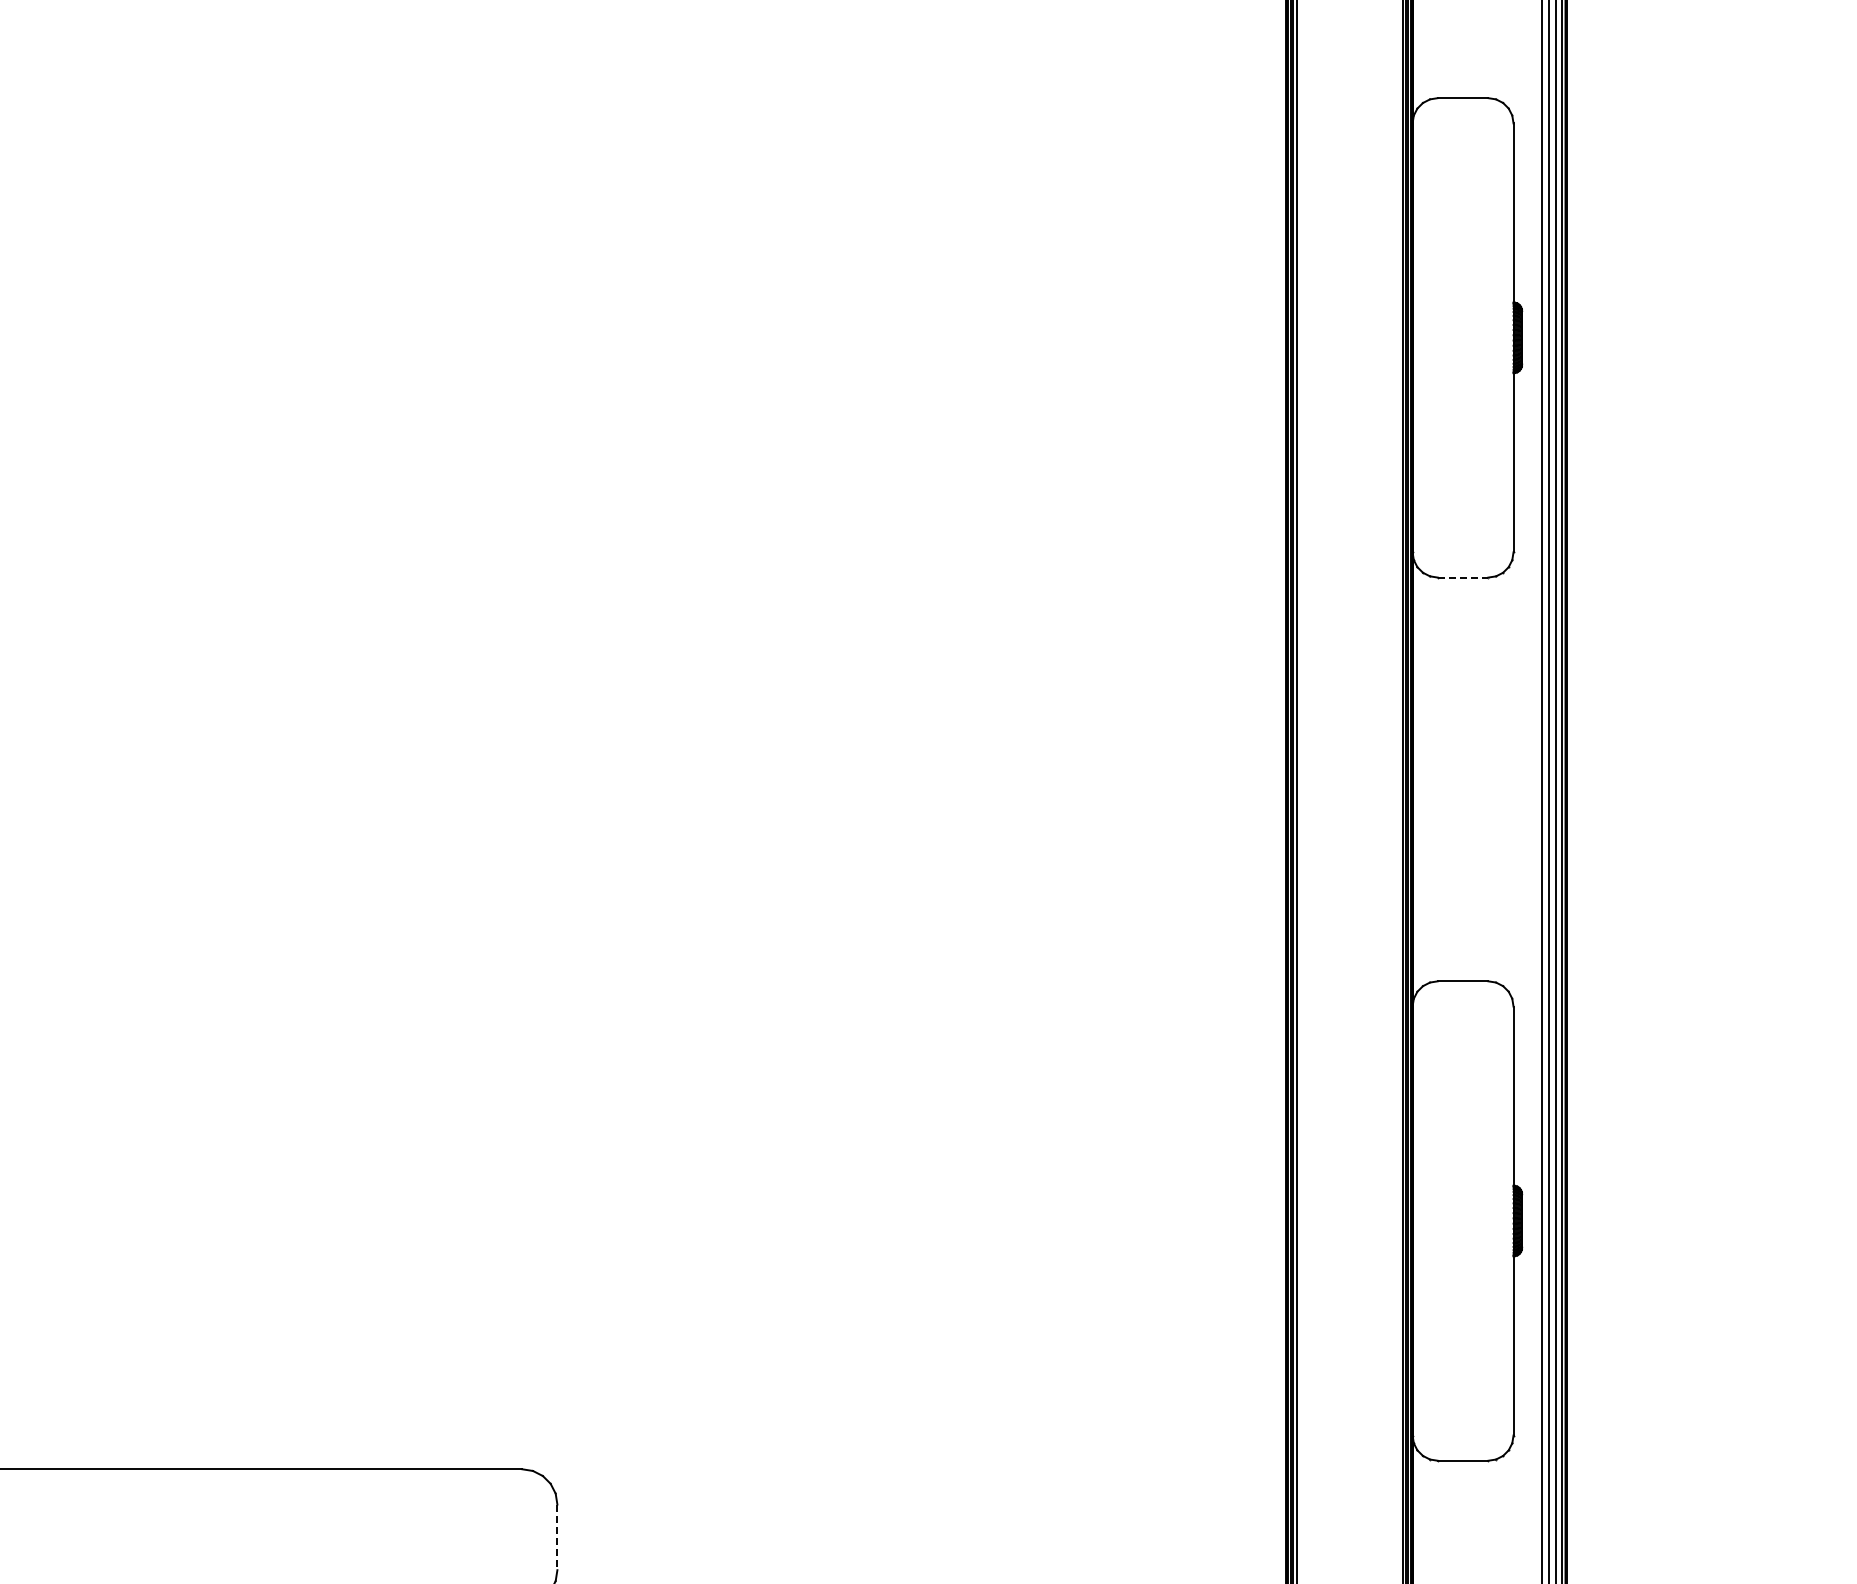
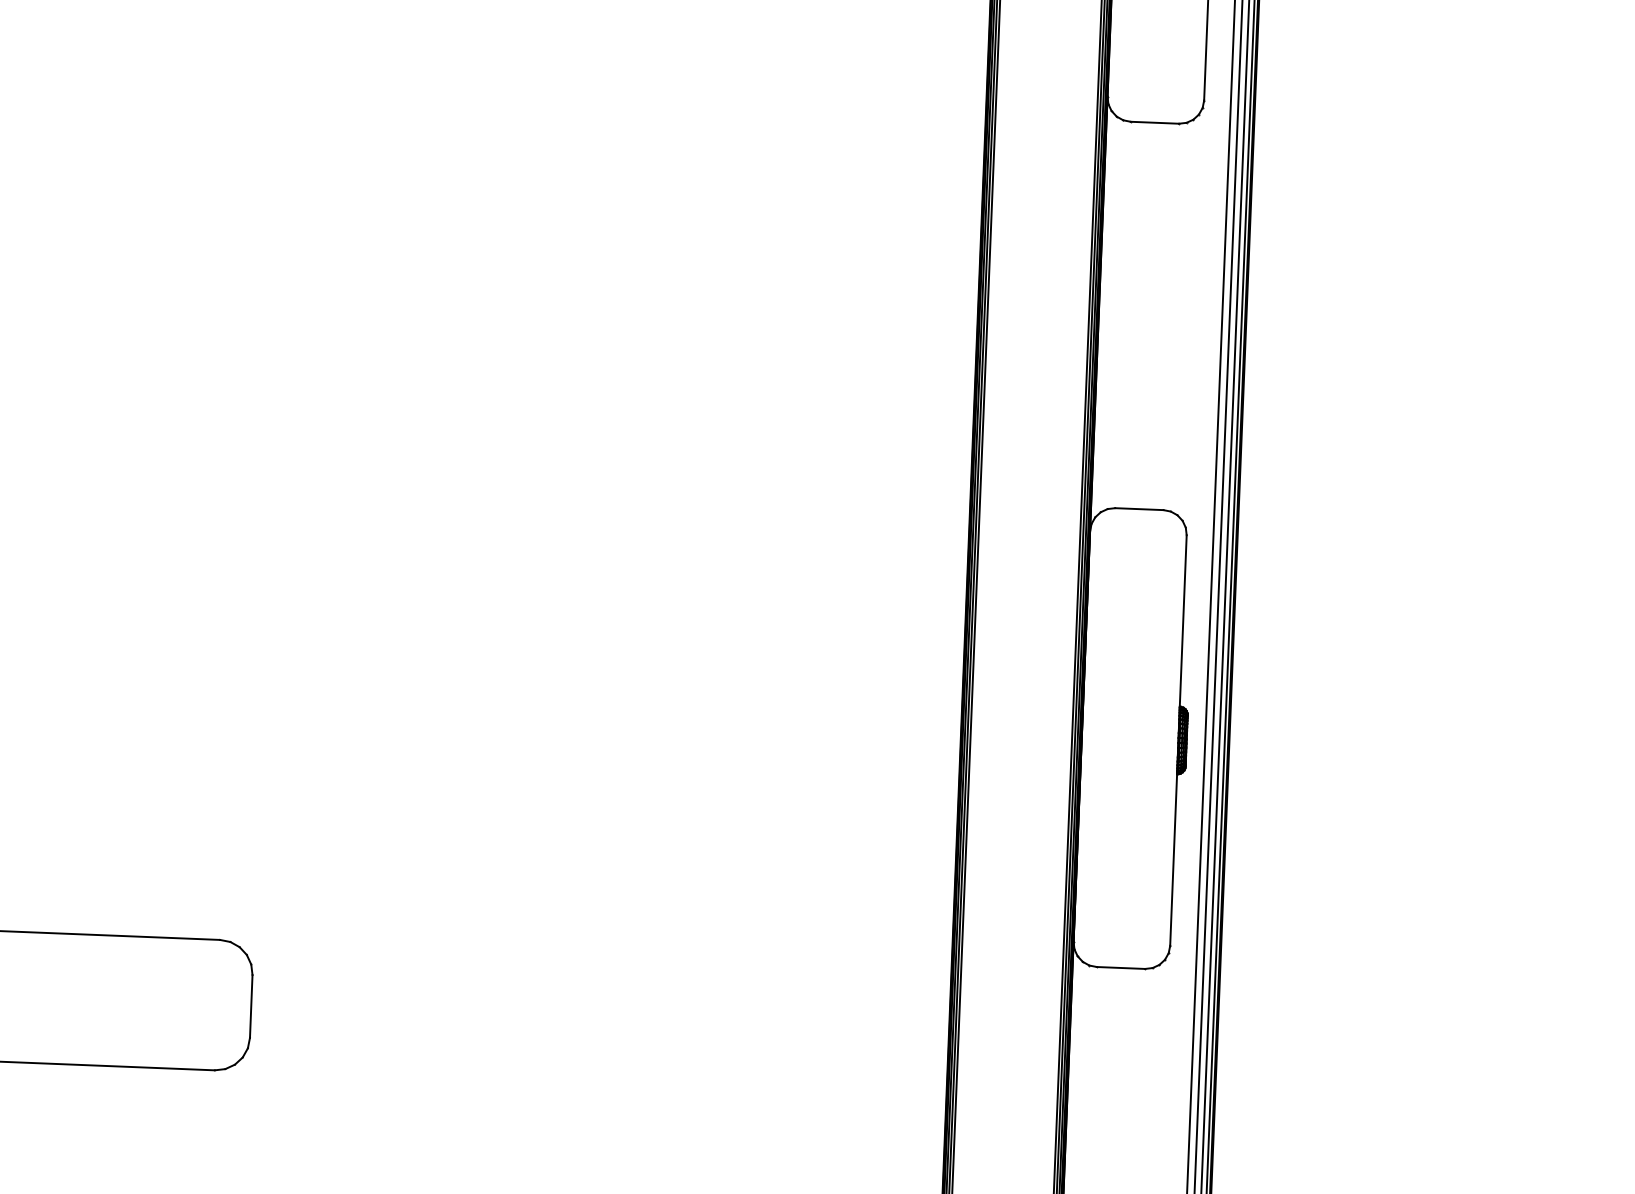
line: (1463, 577) -> (1155, 122), dashed -> solid
line: (557, 1537) -> (251, 1006), dashed -> solid

